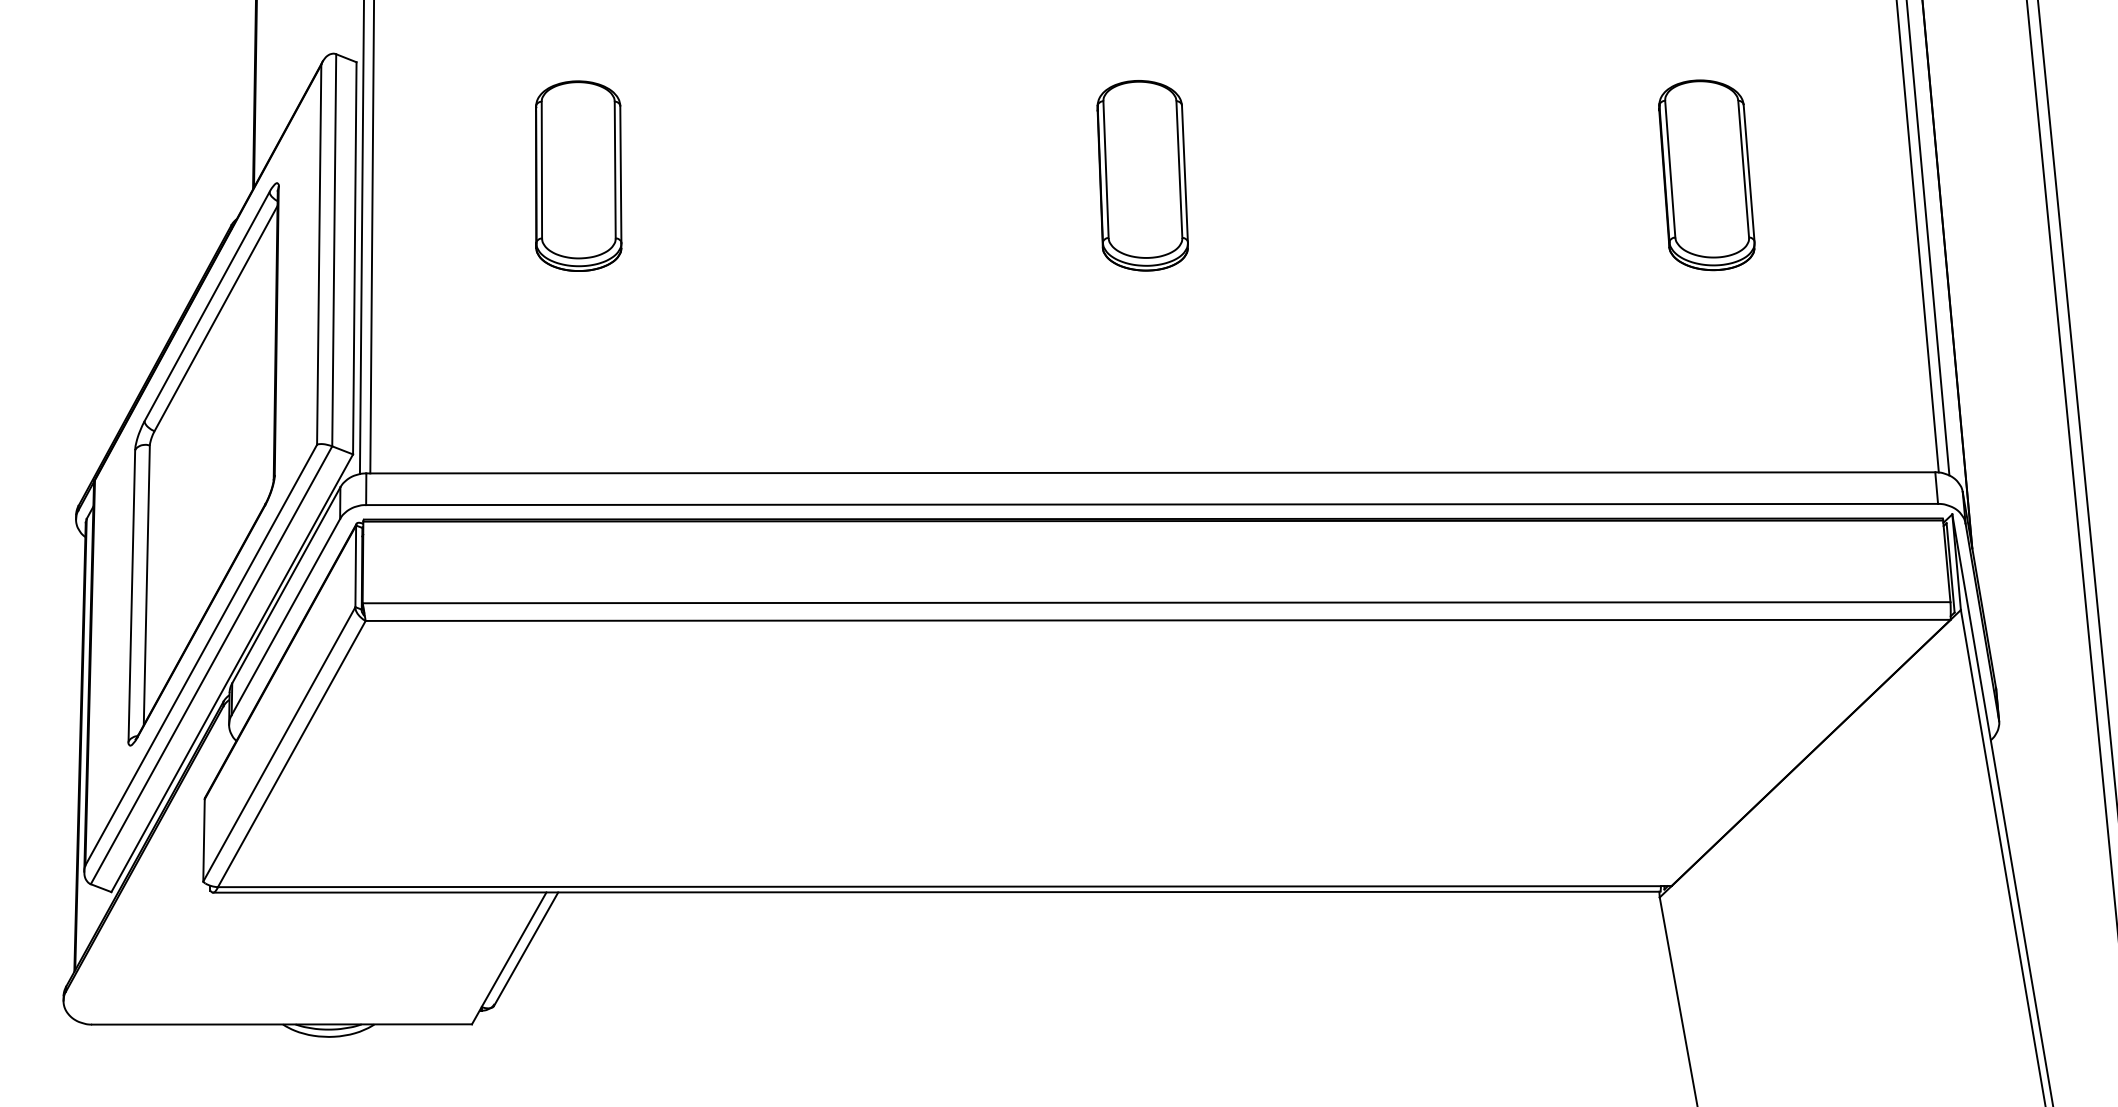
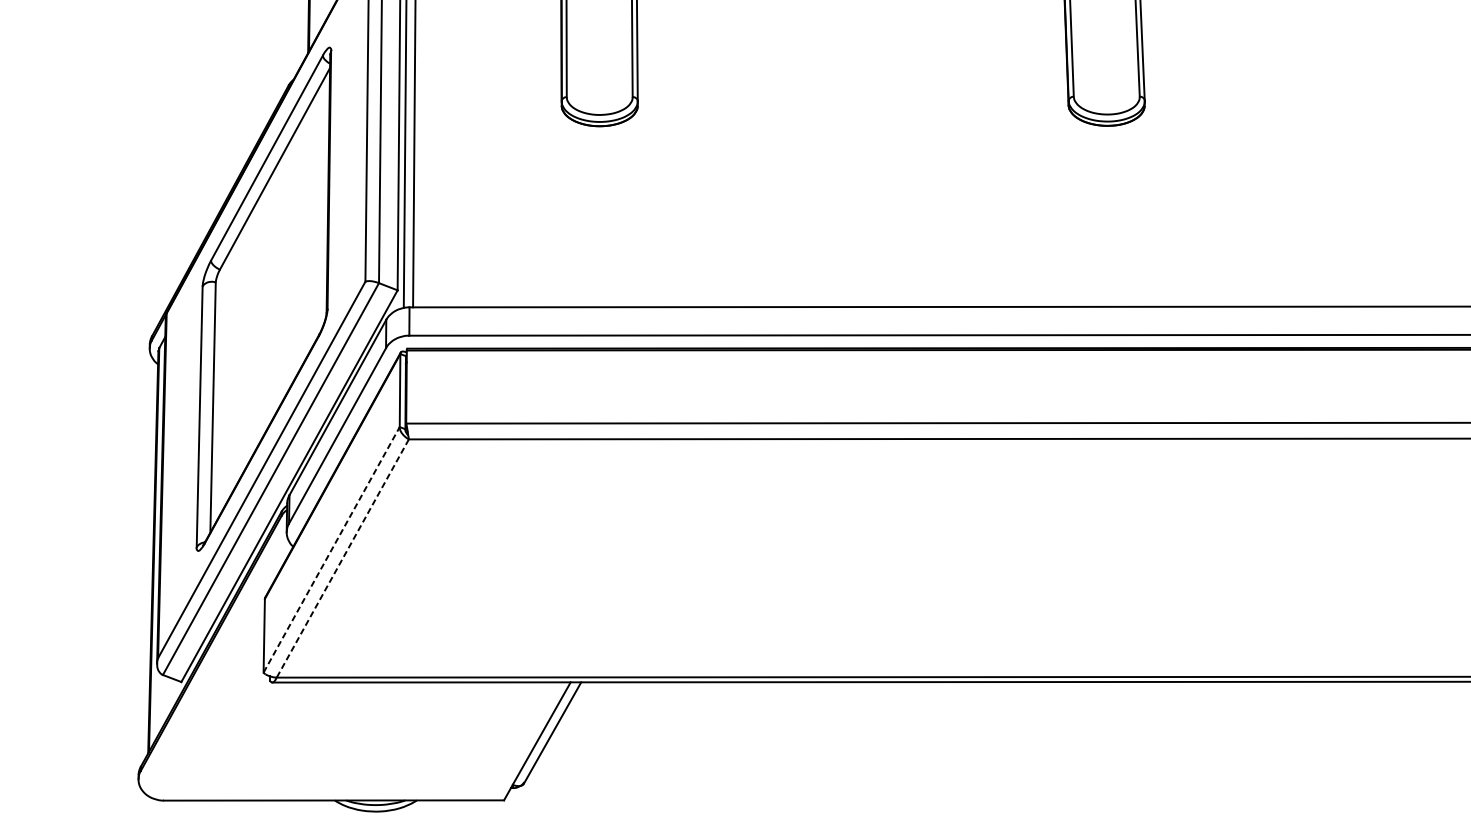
line: (279, 744) -> (331, 549), solid -> dashed
line: (291, 754) -> (342, 558), solid -> dashed

